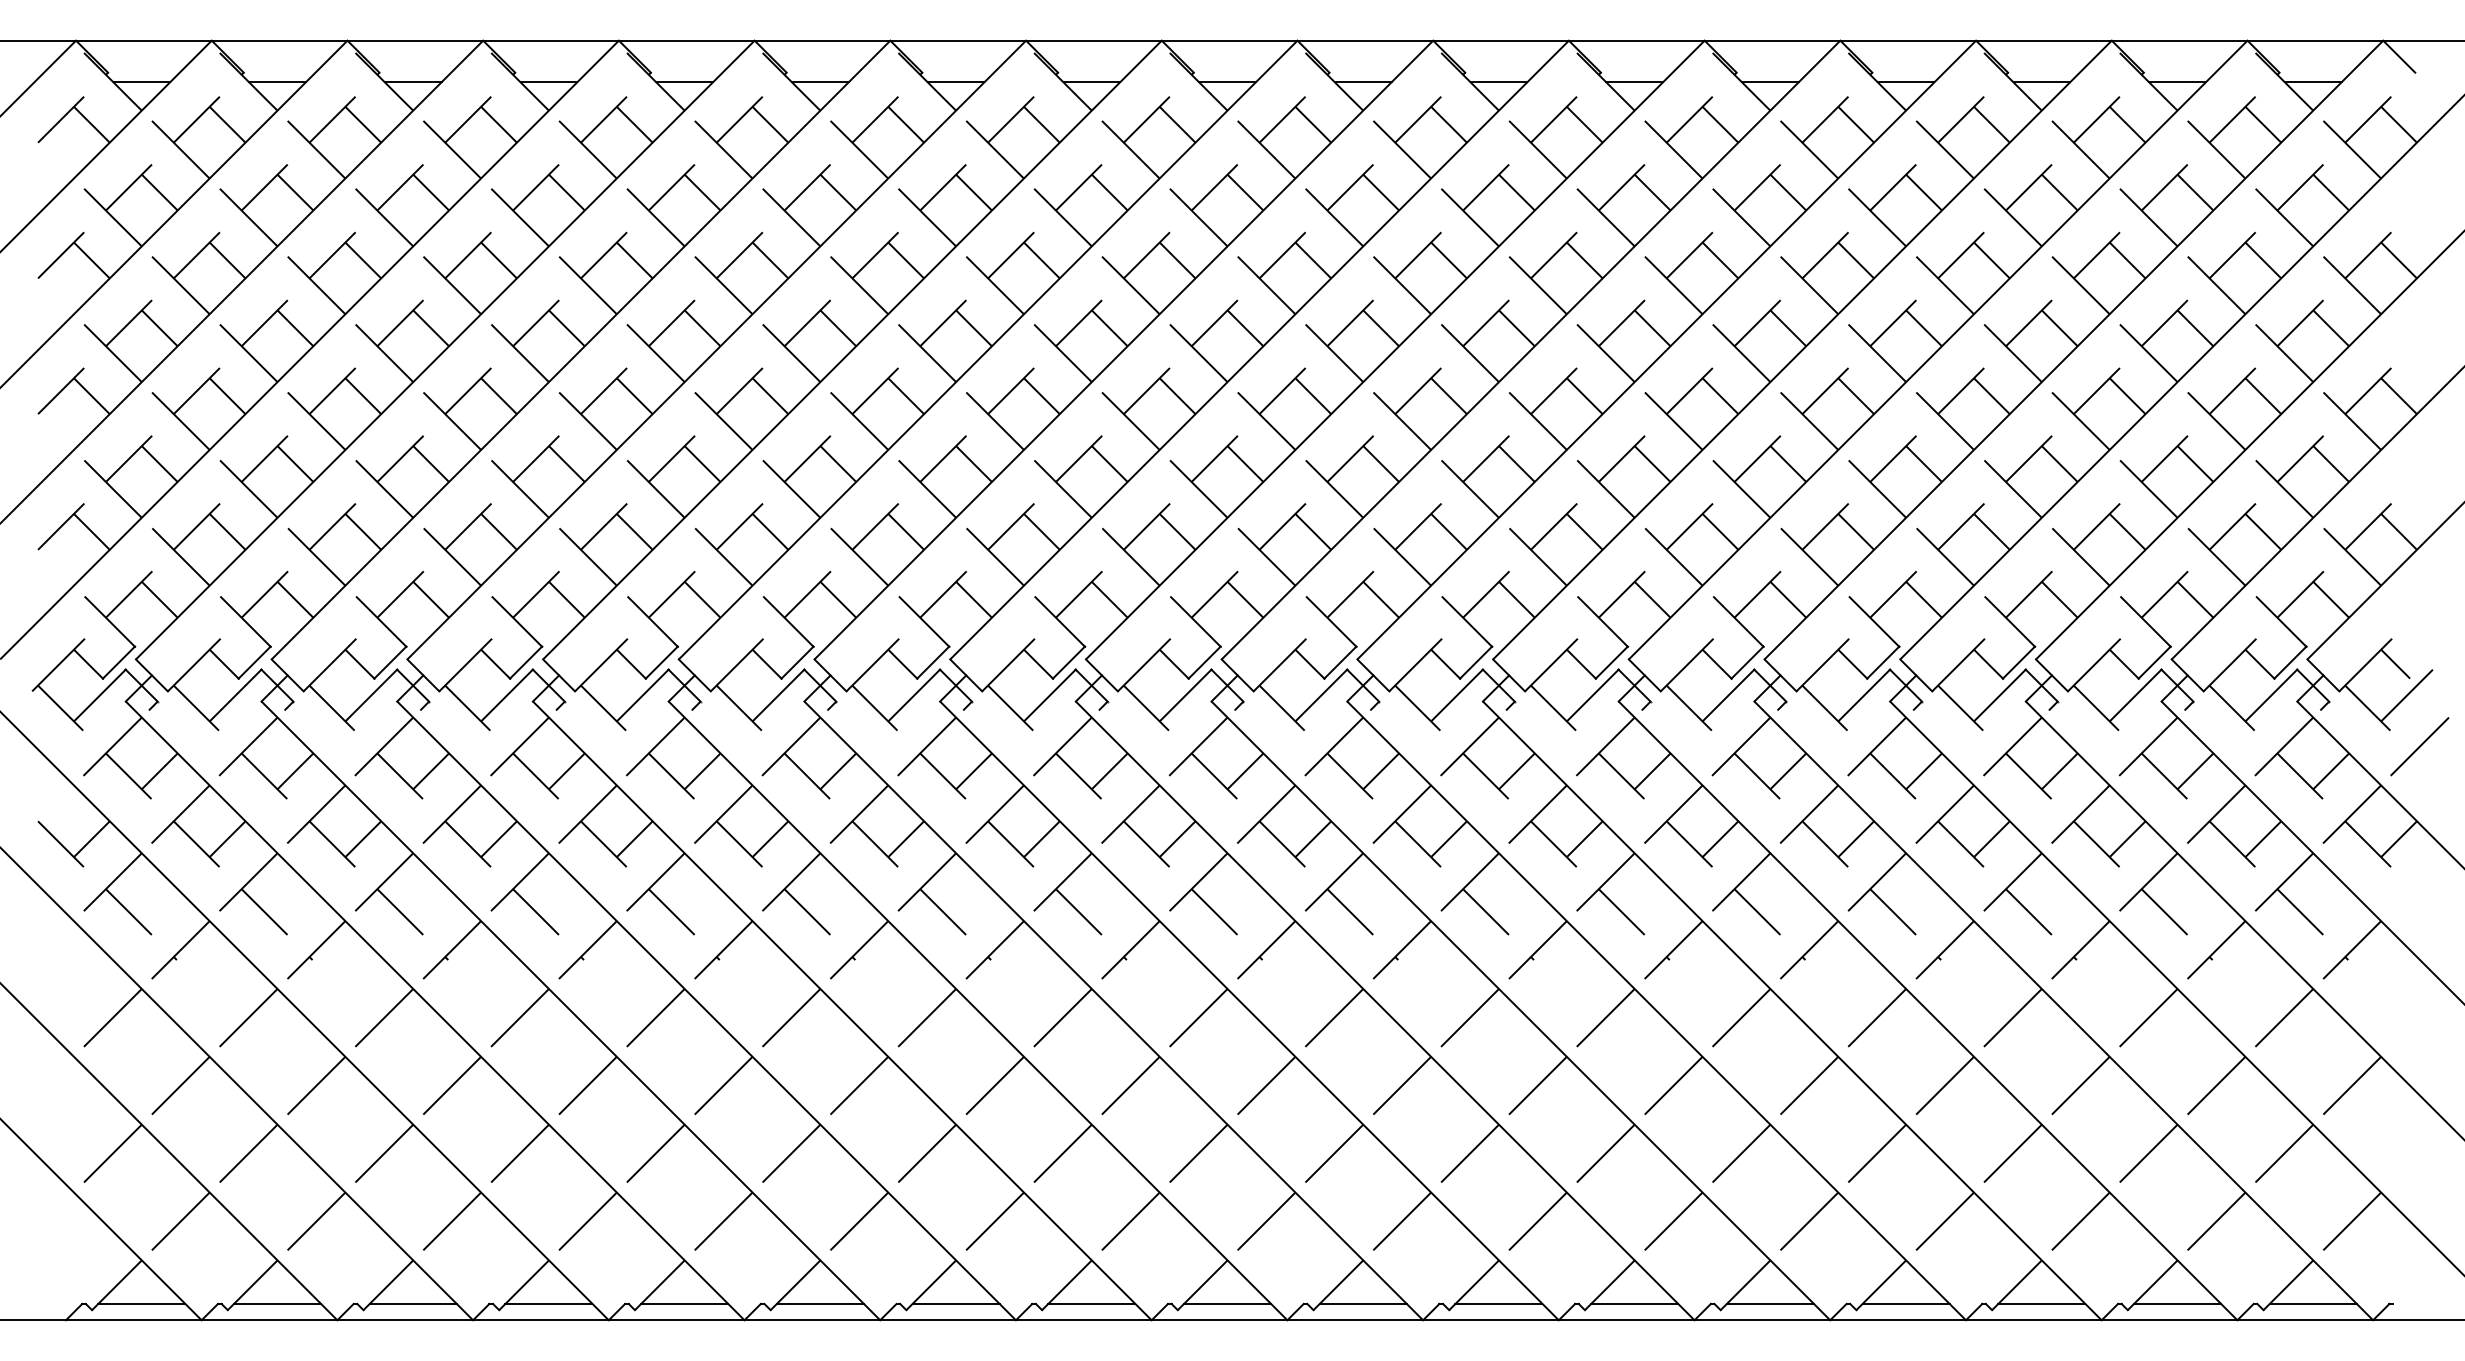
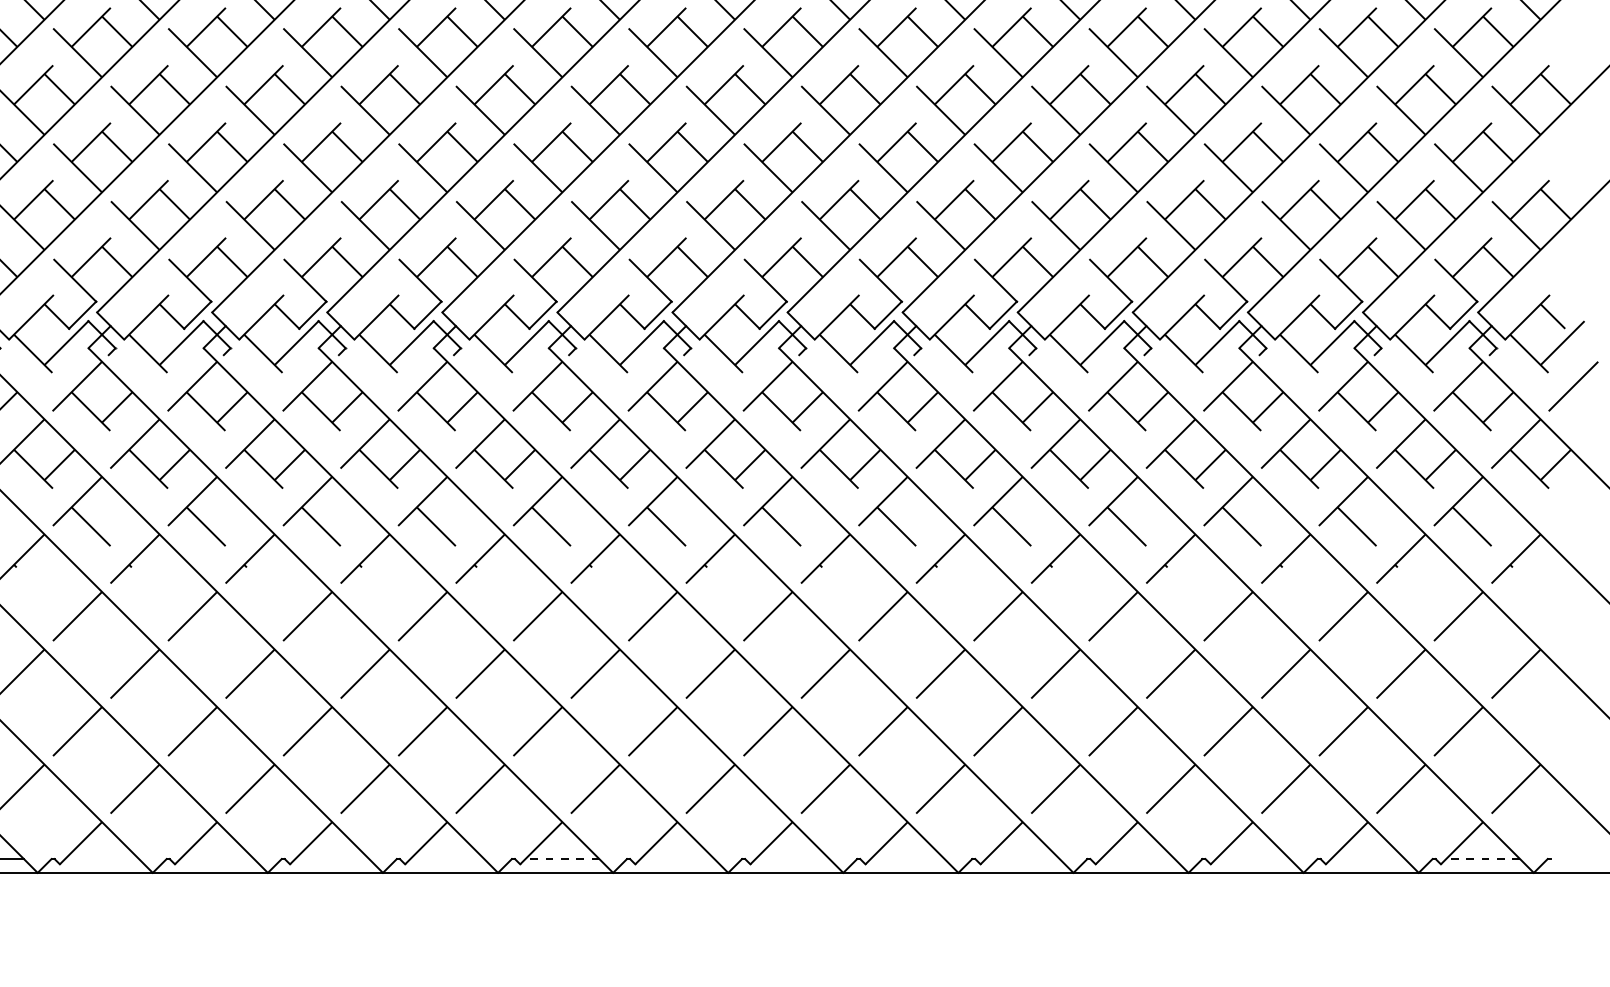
line: (684, 1303) -> (101, 858), removed
line: (819, 1303) -> (216, 858), removed
line: (955, 1303) -> (331, 858), removed
line: (1091, 1303) -> (447, 858), removed
line: (1227, 1303) -> (562, 858), solid -> dashed
line: (1362, 1303) -> (676, 858), removed
line: (1498, 1303) -> (792, 858), removed
line: (1634, 1303) -> (907, 858), removed
line: (1769, 1303) -> (1021, 858), removed
line: (1905, 1303) -> (1137, 858), removed
line: (2041, 1303) -> (1252, 858), removed
line: (2177, 1303) -> (1367, 858), removed
line: (2312, 1303) -> (1482, 858), solid -> dashed

